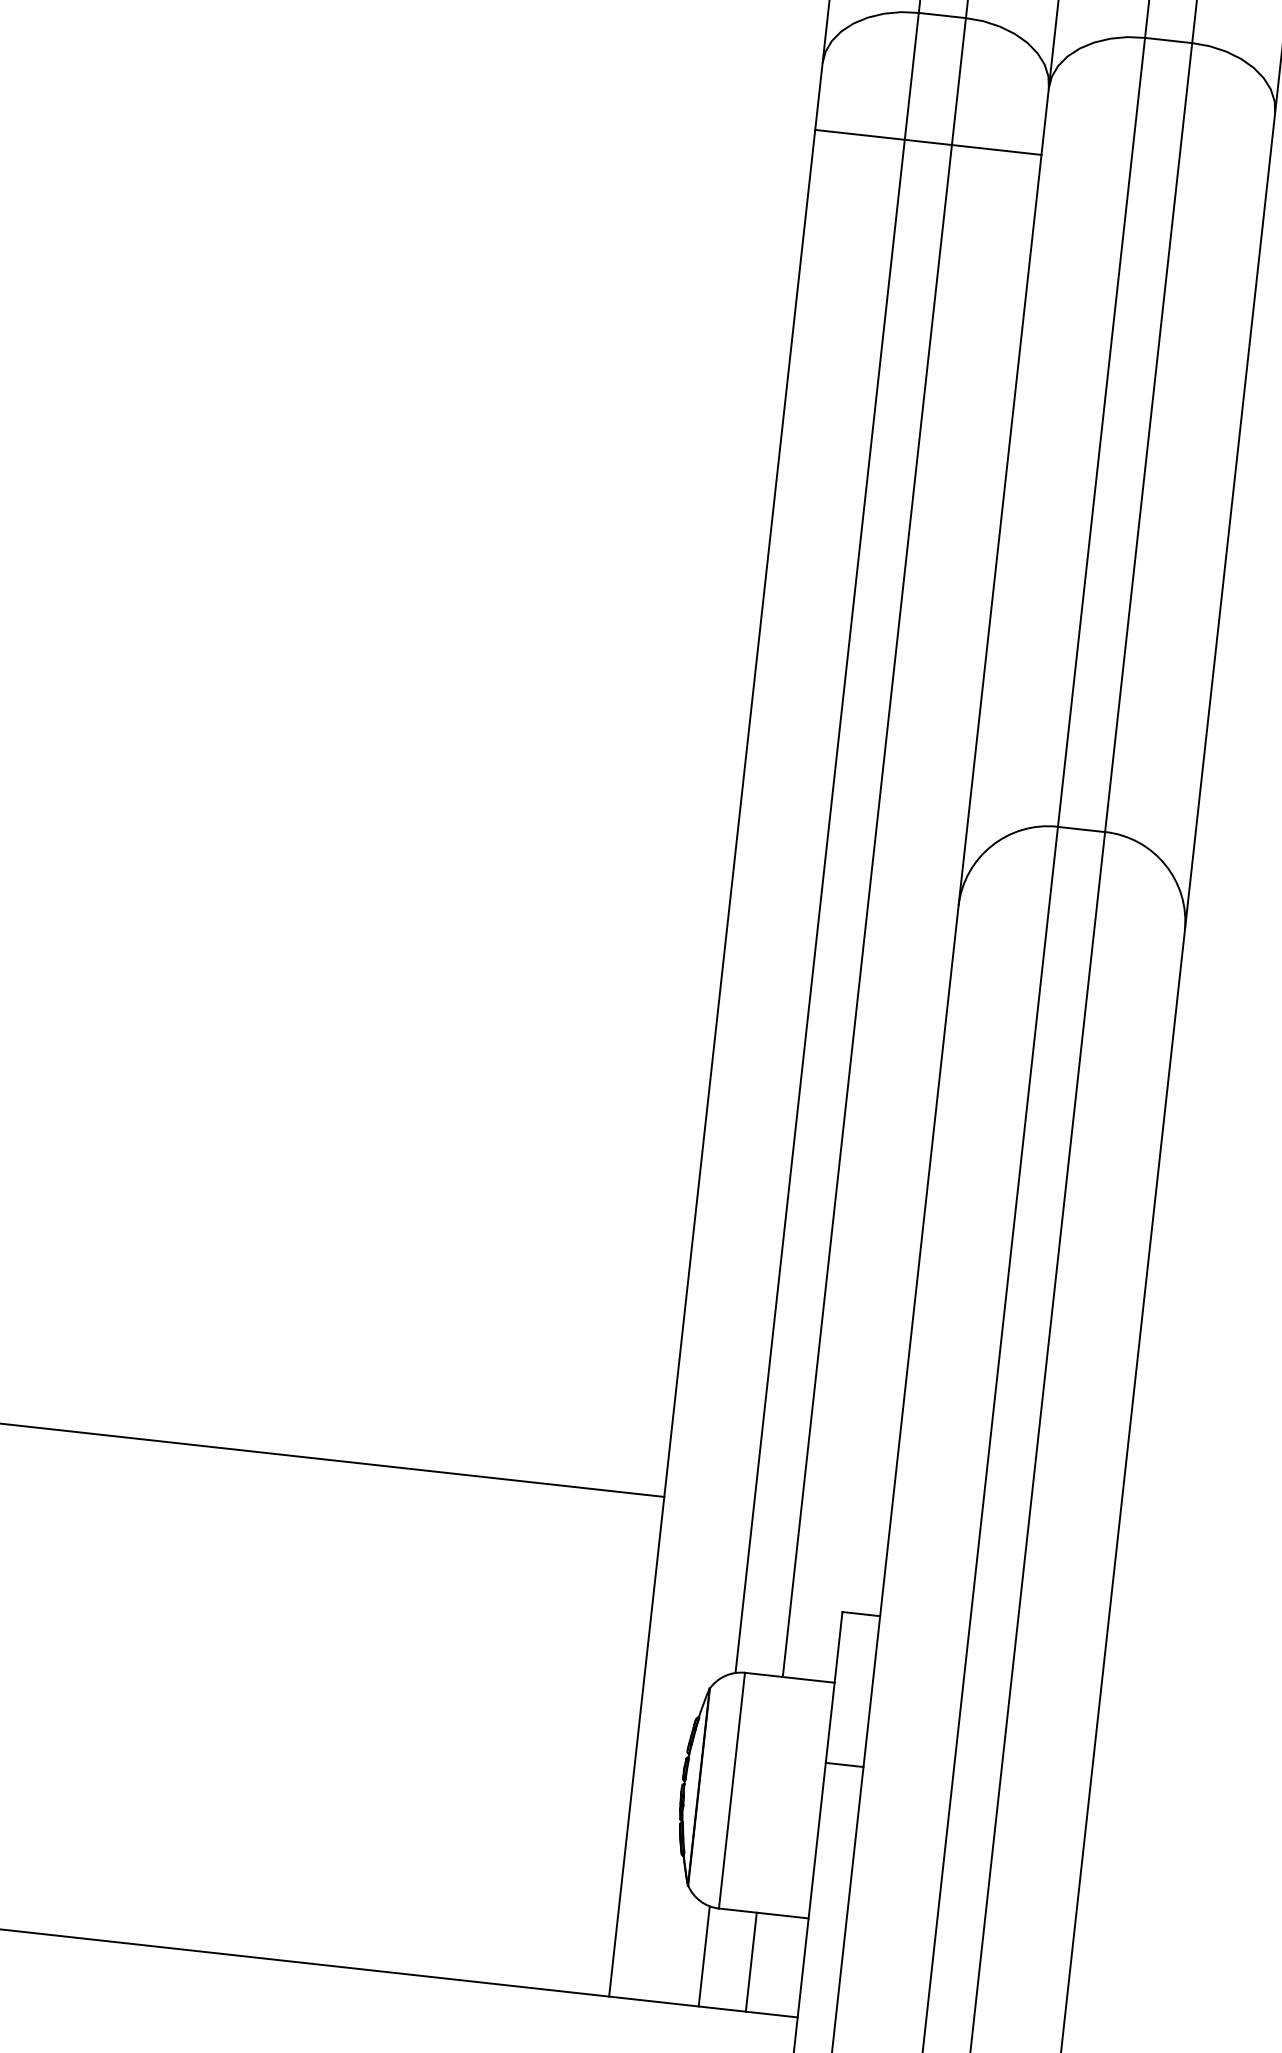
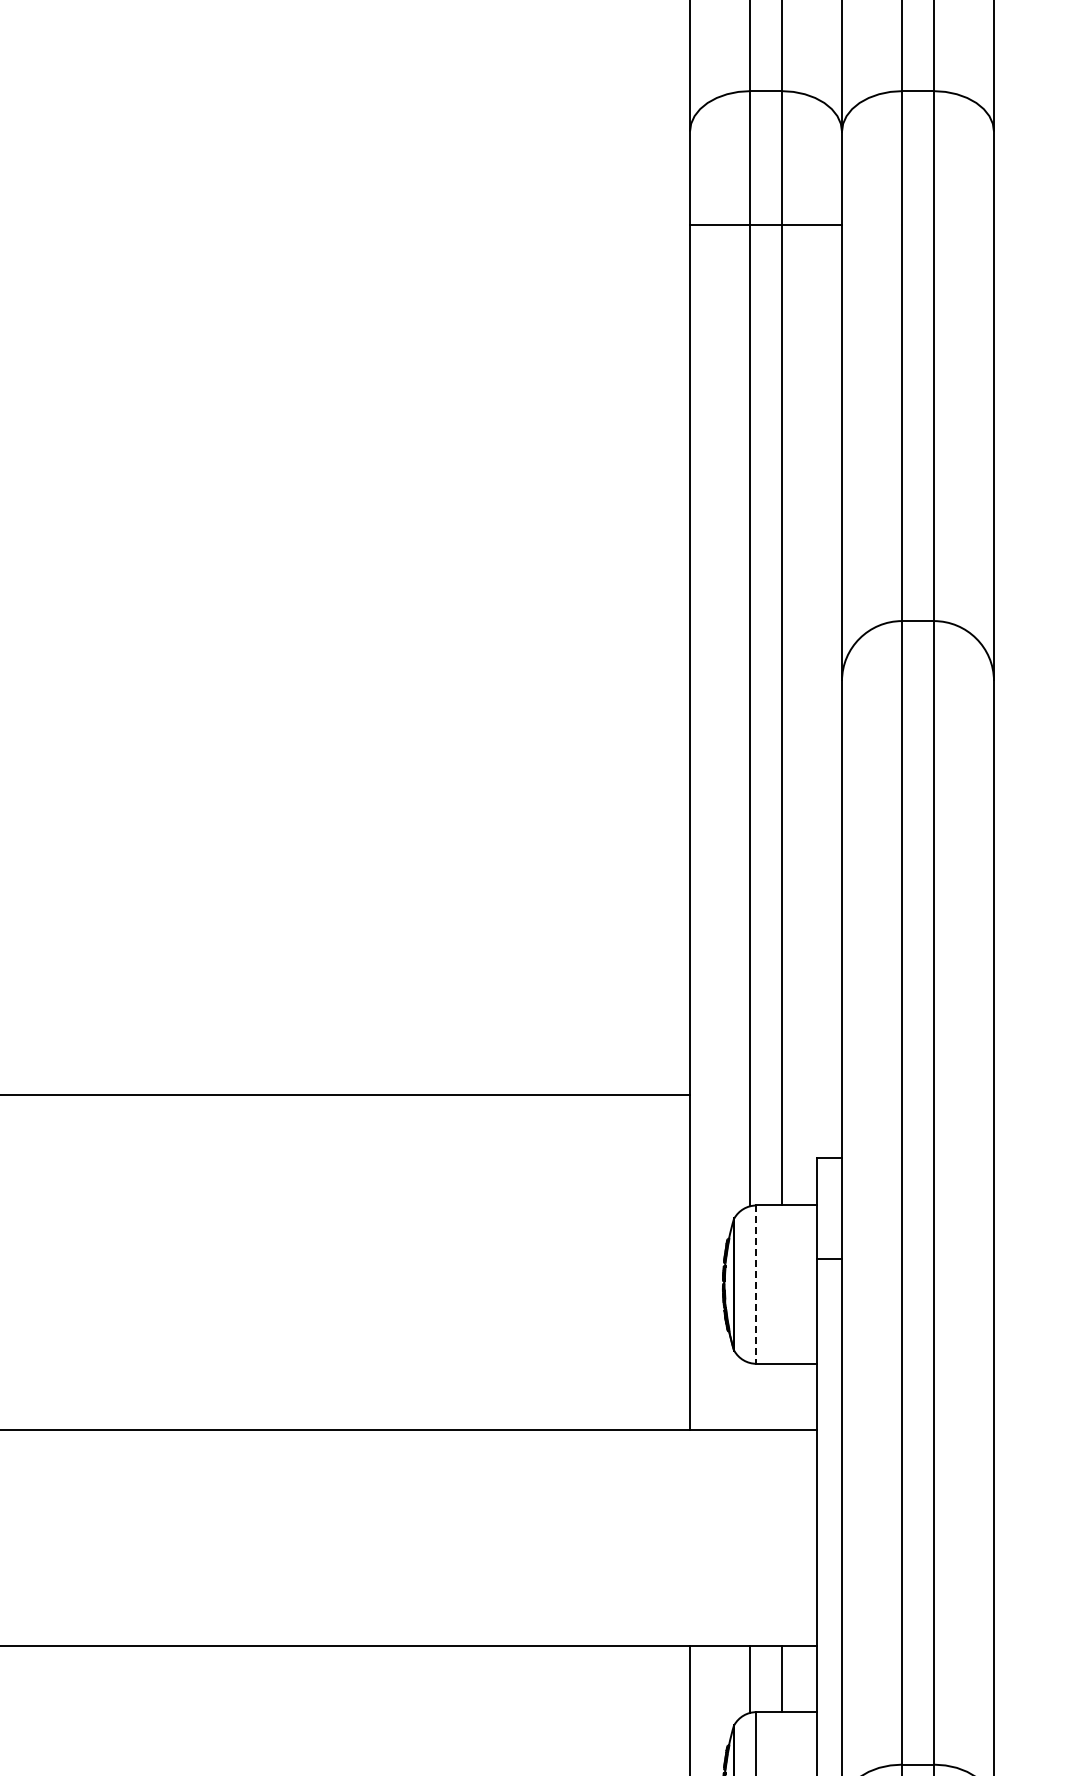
line: (929, 142) -> (766, 225), moved
line: (731, 1791) -> (756, 1285), solid -> dashed
line: (704, 1956) -> (750, 1396), removed
line: (750, 1961) -> (781, 1396), removed

